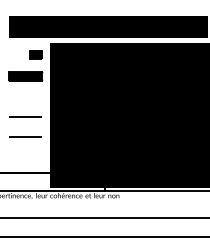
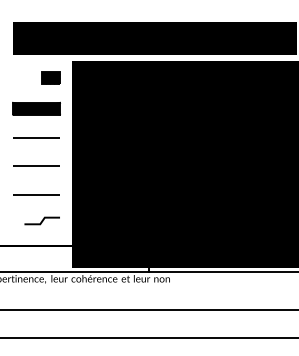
line: (25, 96) -> (36, 137), added
line: (29, 154) -> (41, 220), added

